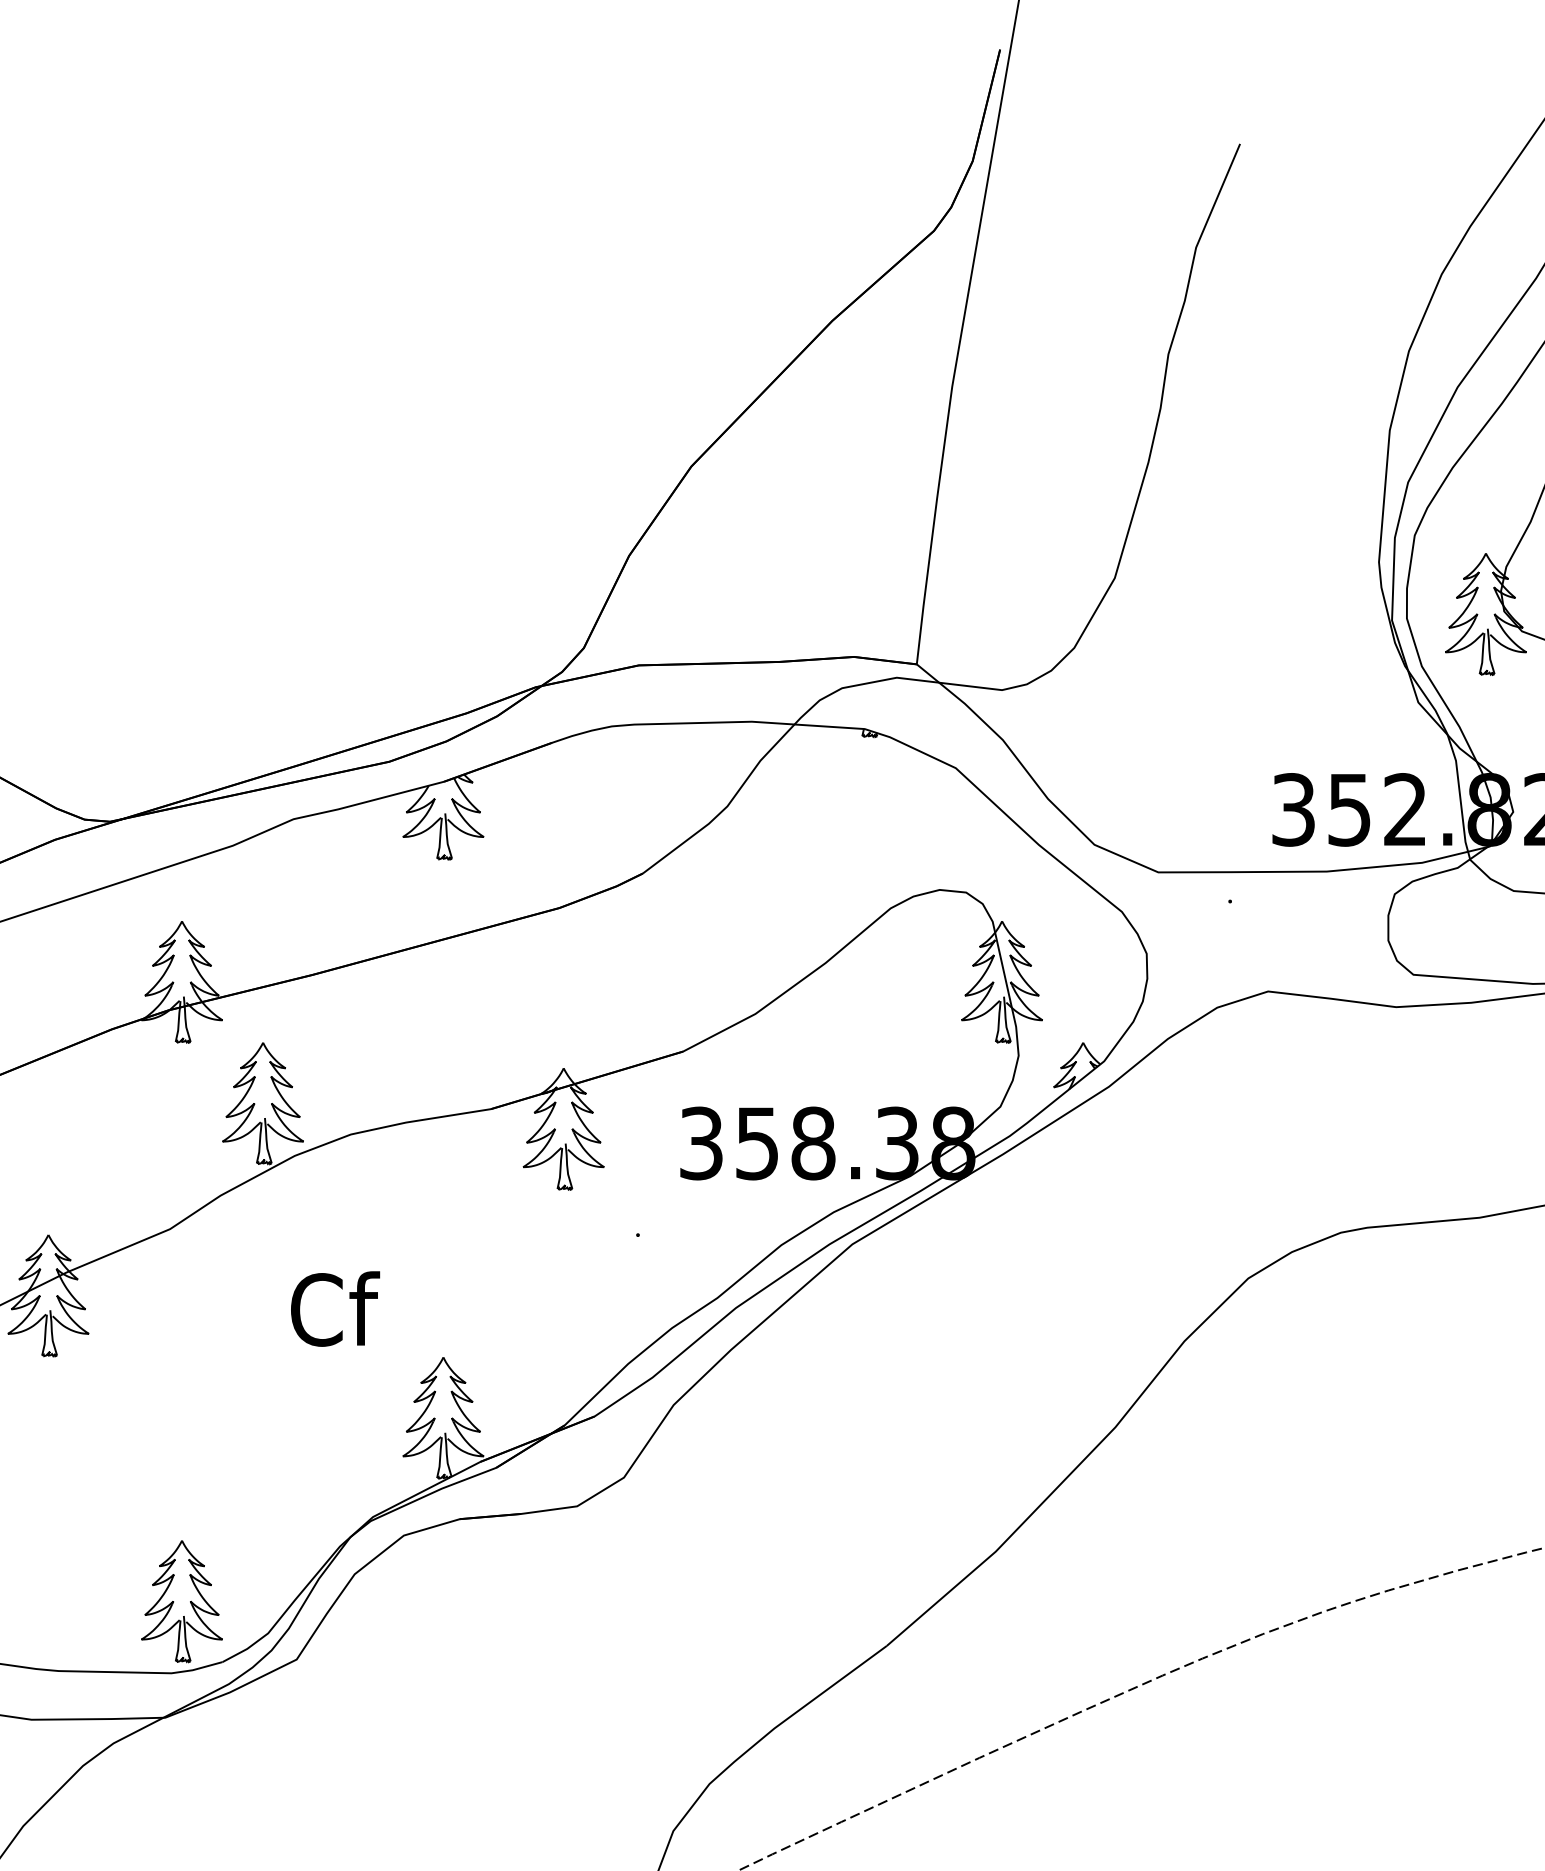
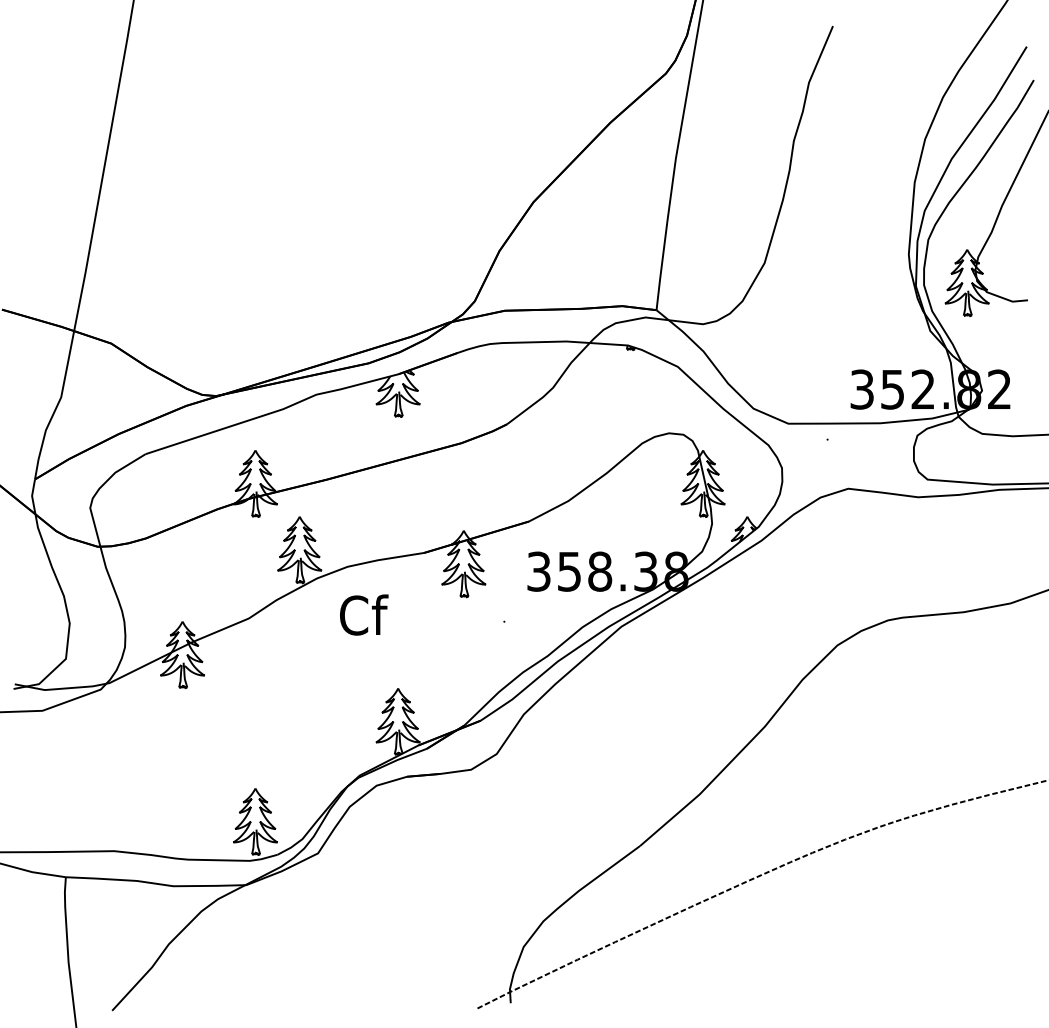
text: (335, 1308) -> (364, 614), moved

